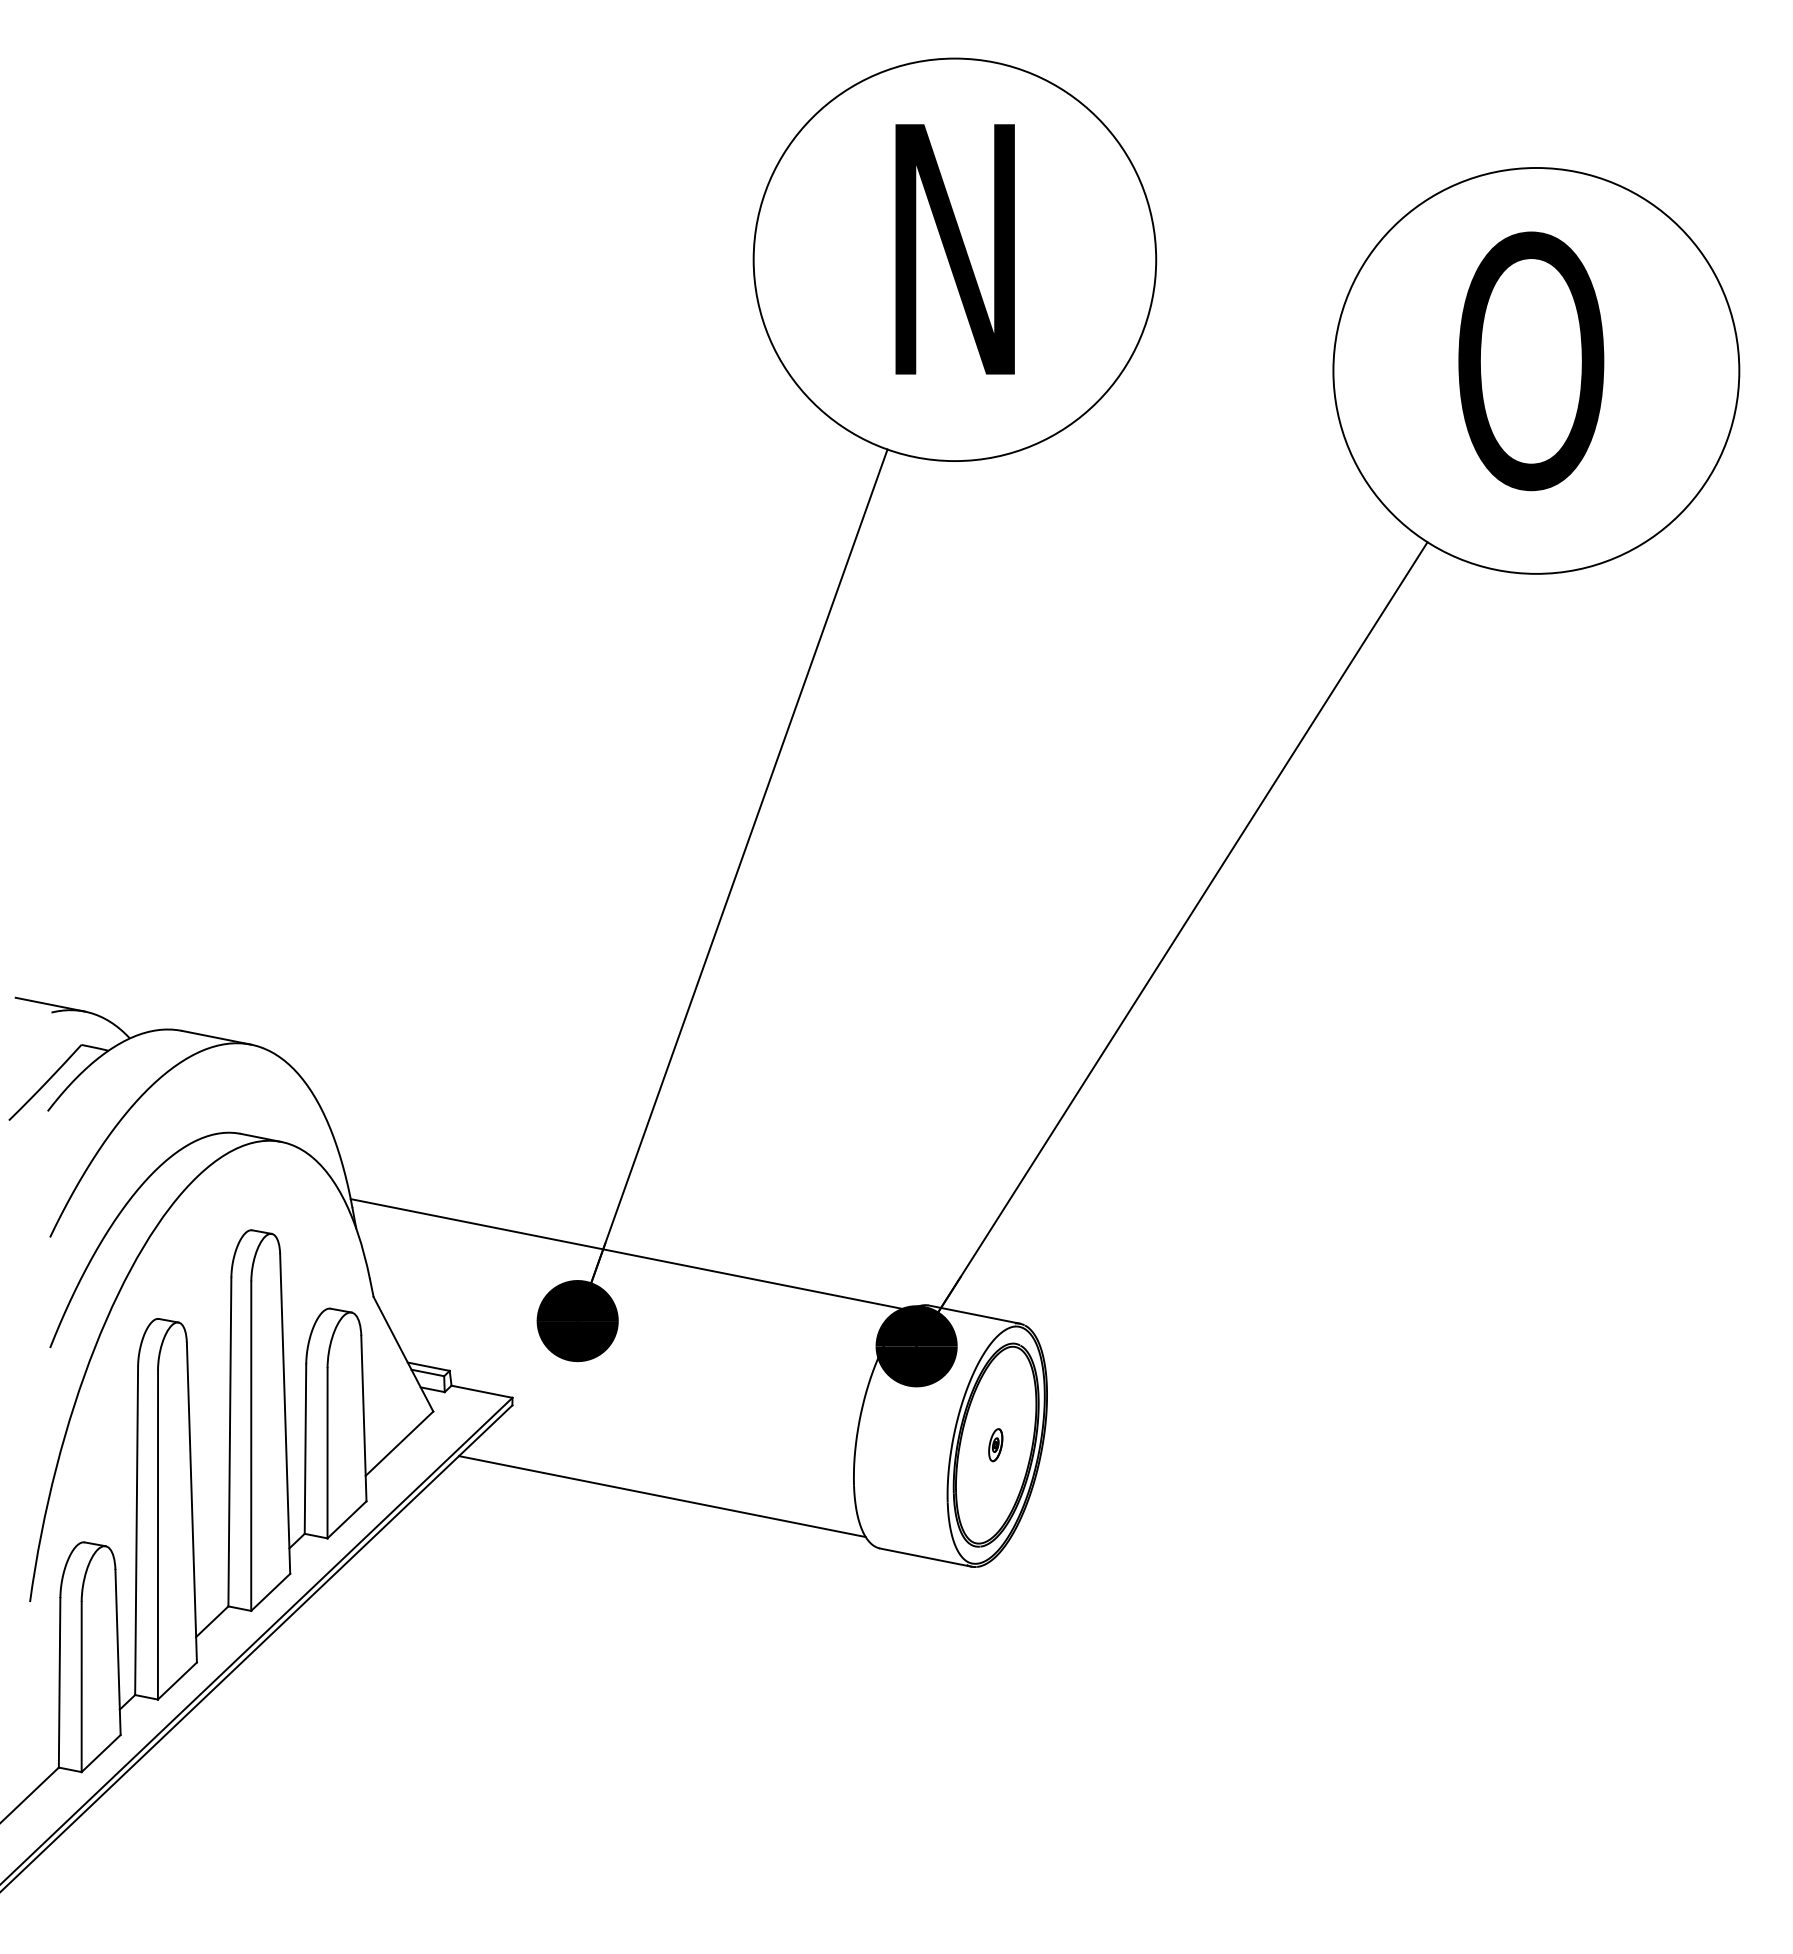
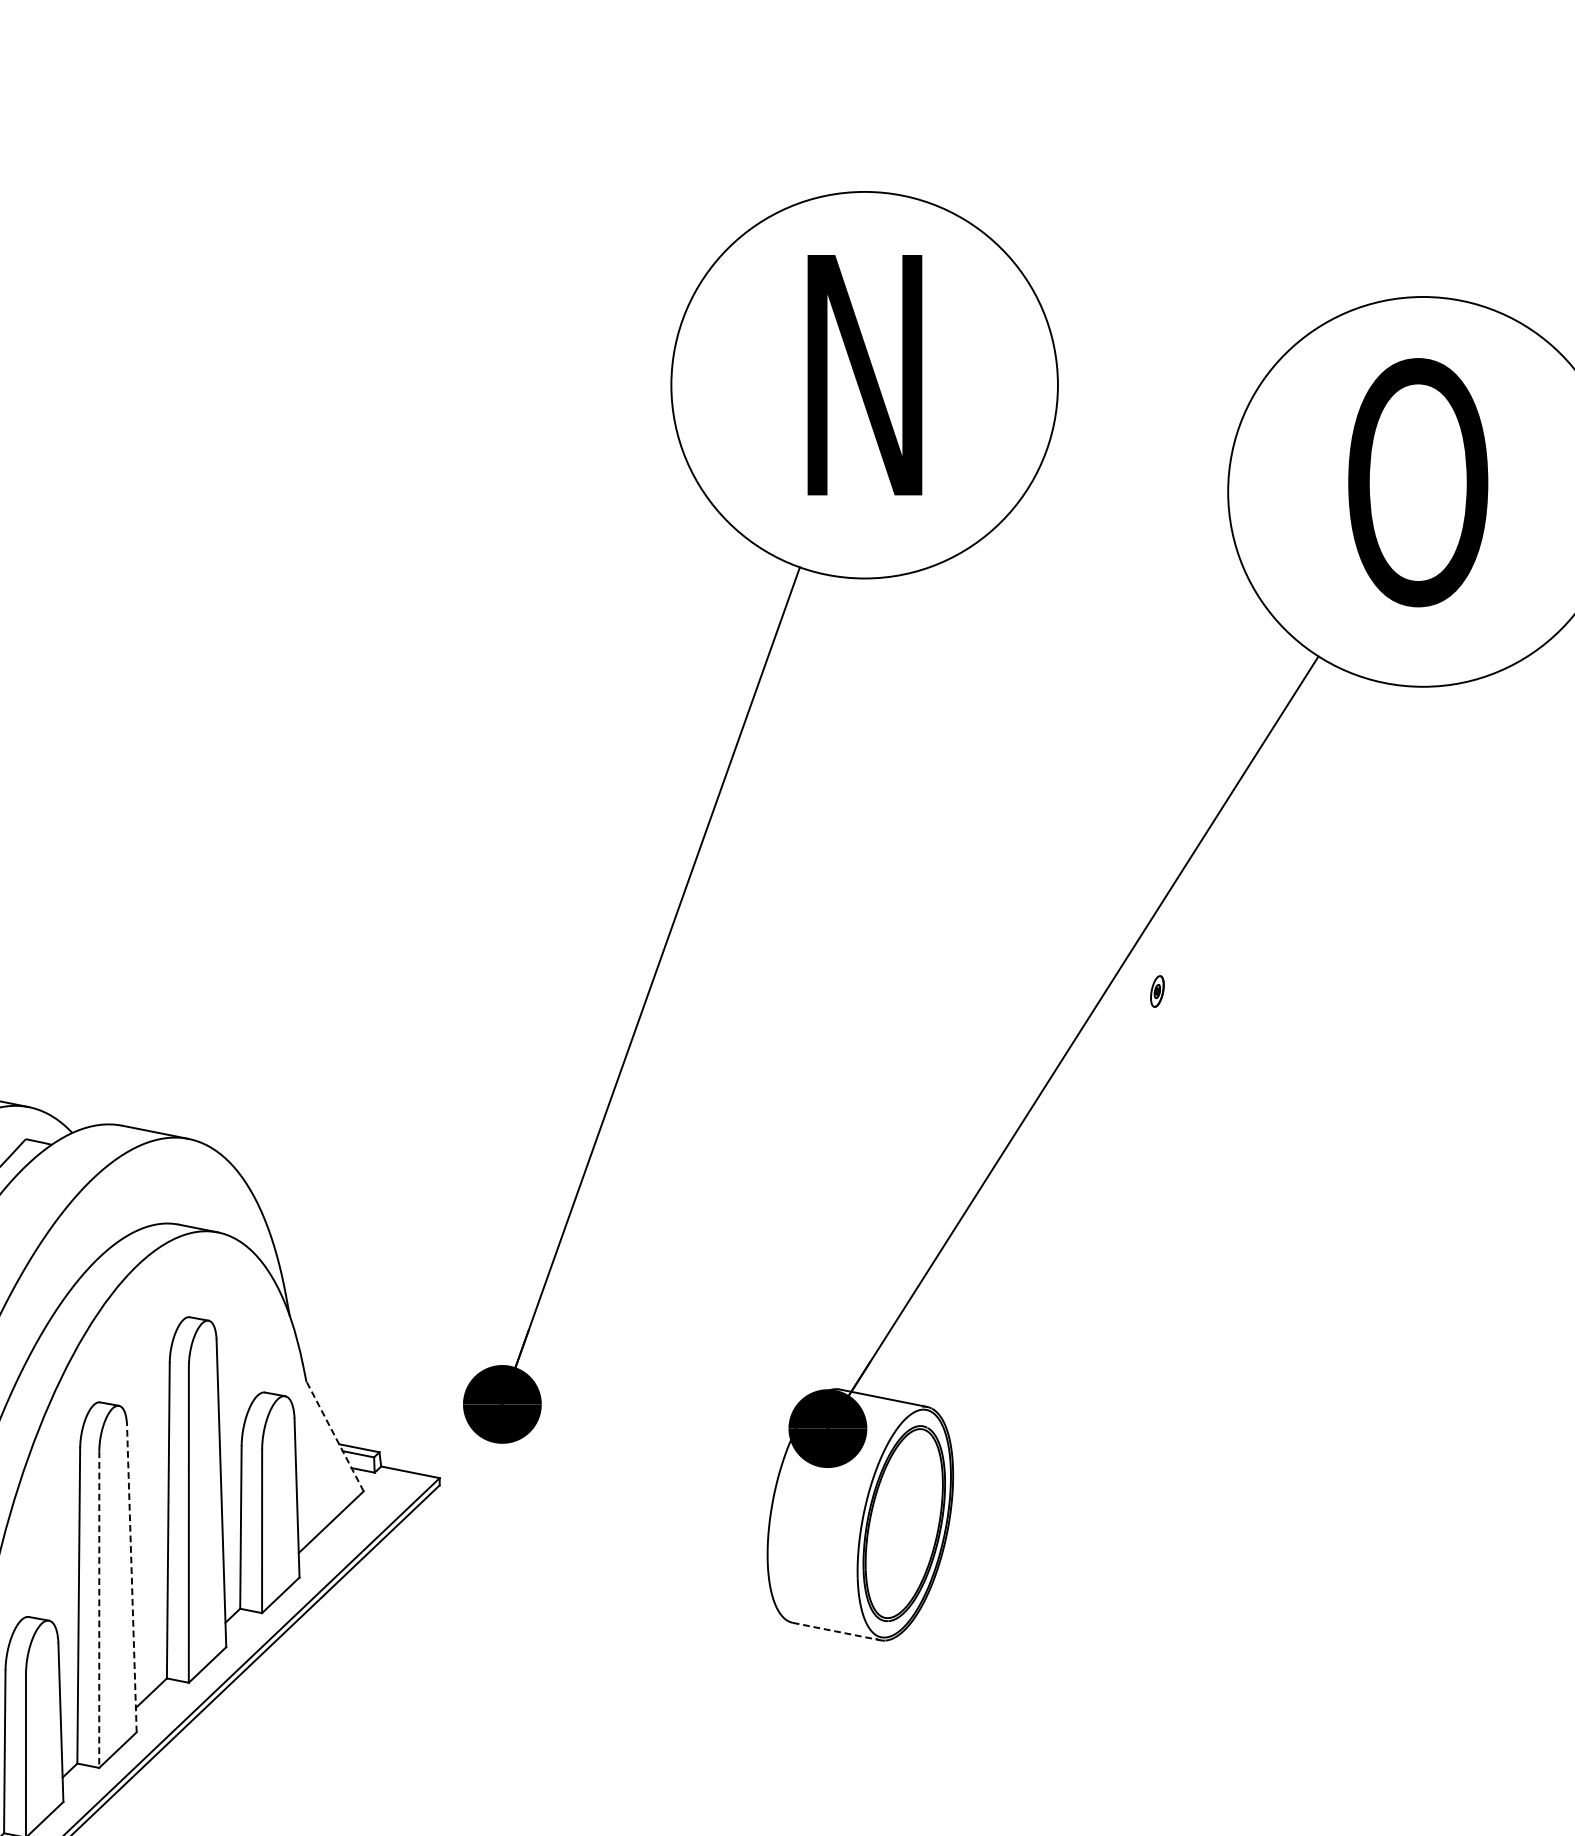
line: (630, 1254) -> (553, 1340), removed
line: (403, 1354) -> (335, 1436), solid -> dashed
part: (995, 1445) -> (1157, 991), moved
line: (662, 1496) -> (583, 1572), removed
line: (191, 1502) -> (131, 1578), solid -> dashed
line: (158, 1534) -> (99, 1609), solid -> dashed
line: (925, 1557) -> (836, 1631), solid -> dashed

